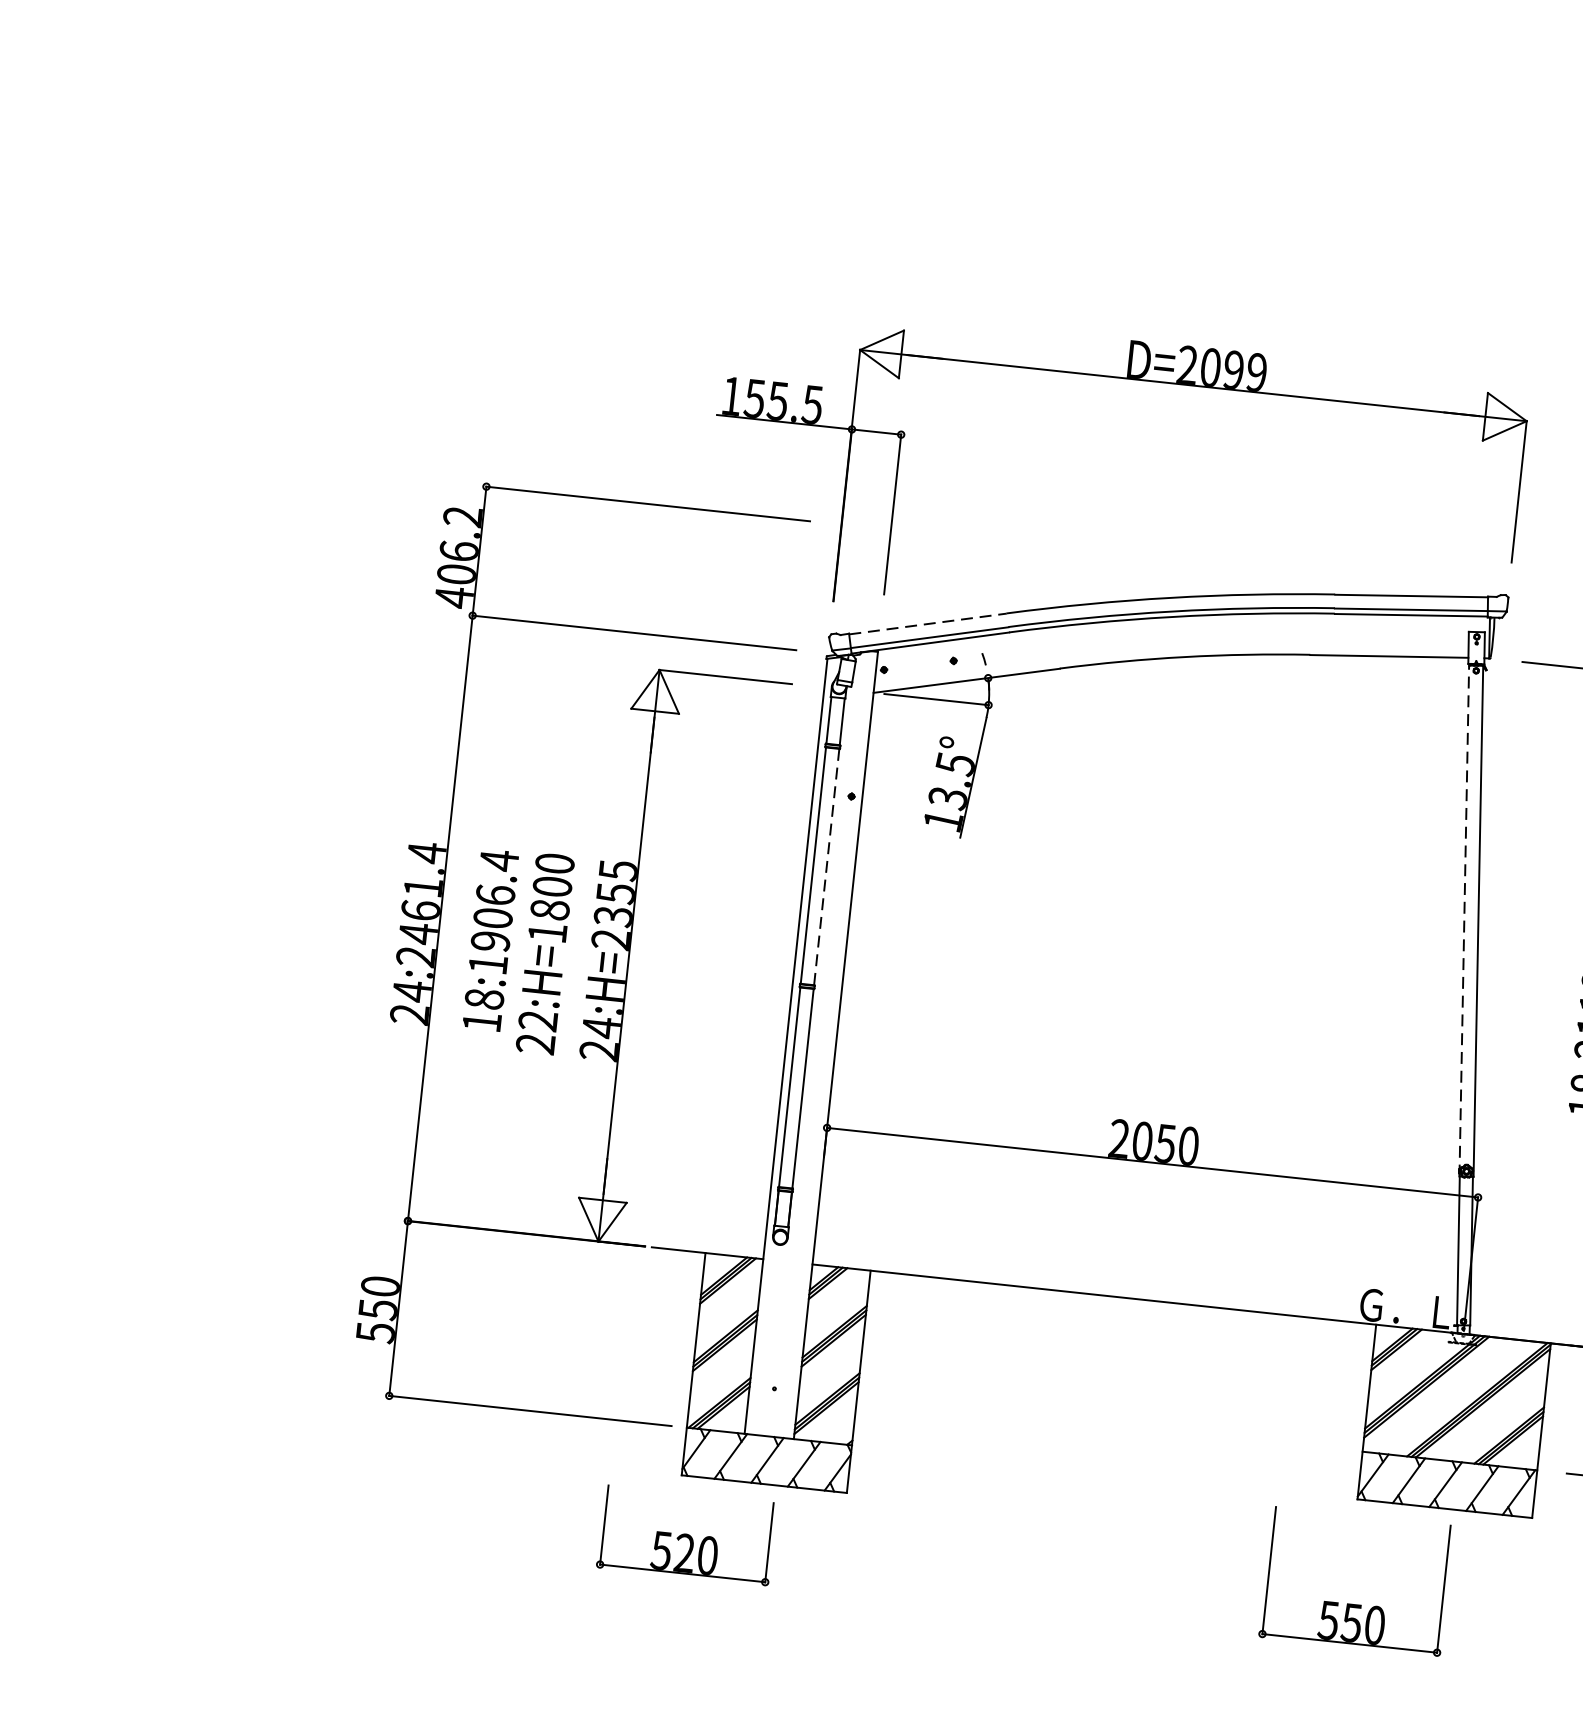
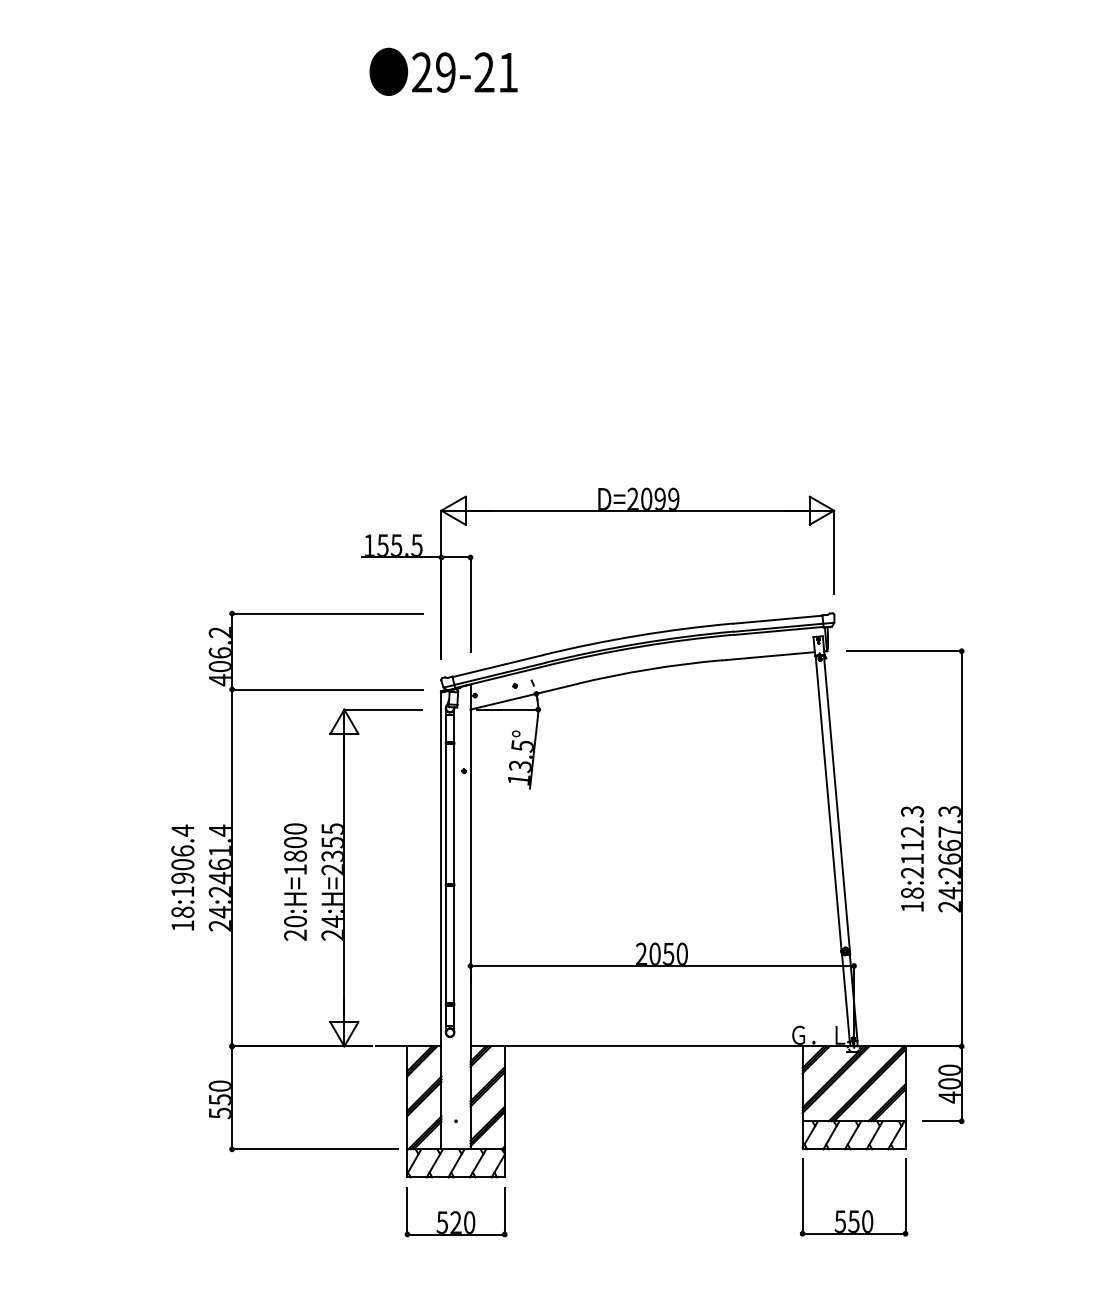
line: (929, 623) -> (498, 665), dashed -> solid
line: (827, 867) -> (454, 814), dashed -> solid
line: (1463, 920) -> (828, 805), dashed -> solid
text: (490, 940) -> (182, 877), moved
text: (538, 1020) -> (295, 921), 22:H=1800 -> 20:H=1800
part: (685, 1535) -> (455, 1212), moved
part: (1352, 1603) -> (853, 1210), moved

